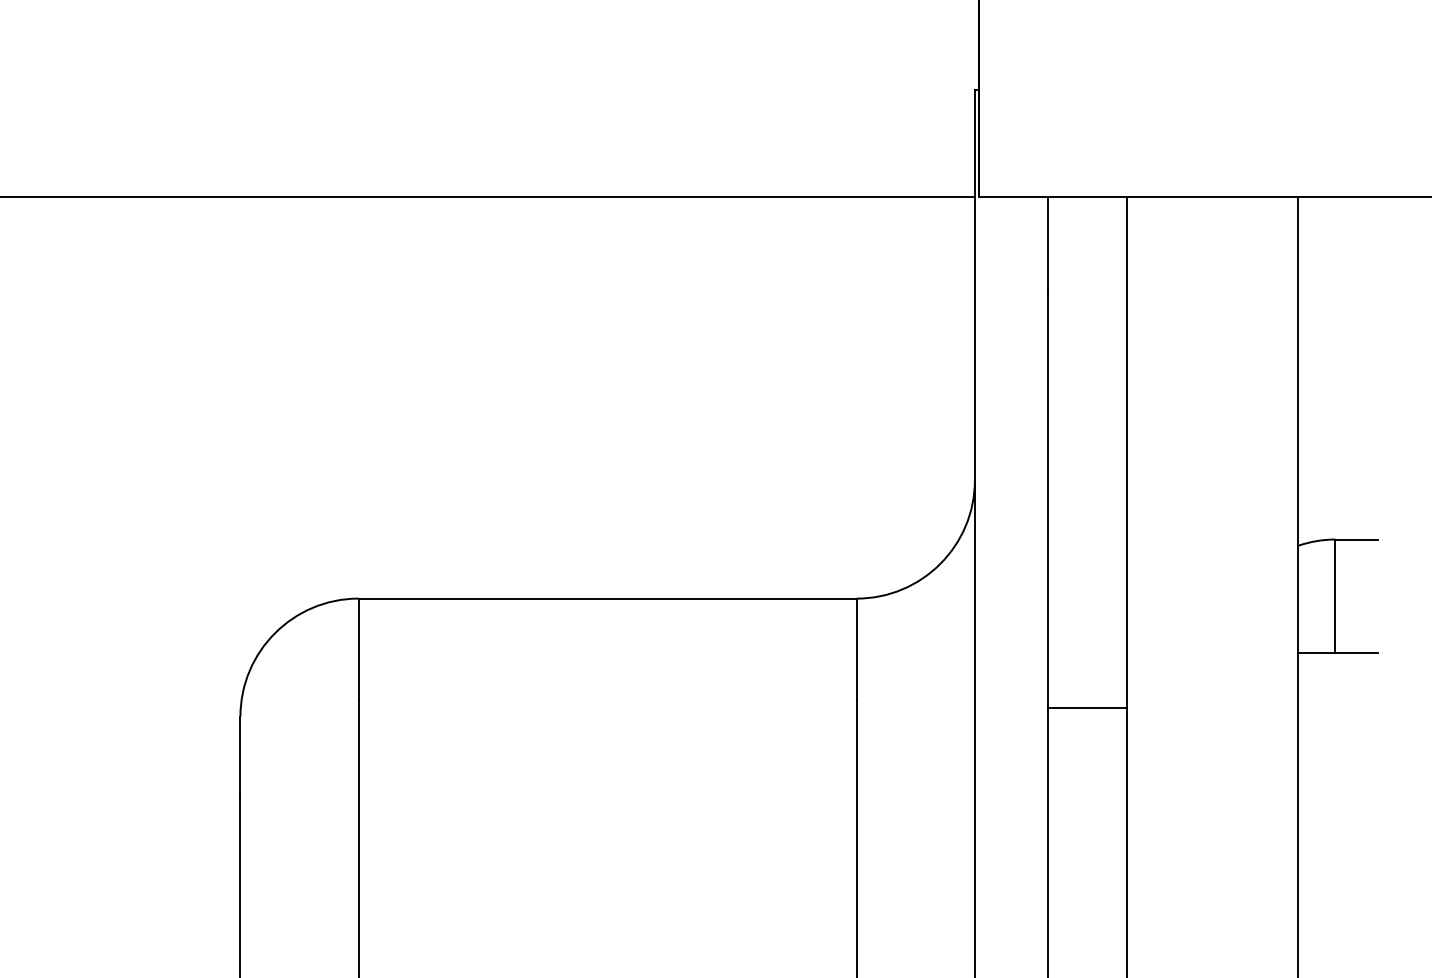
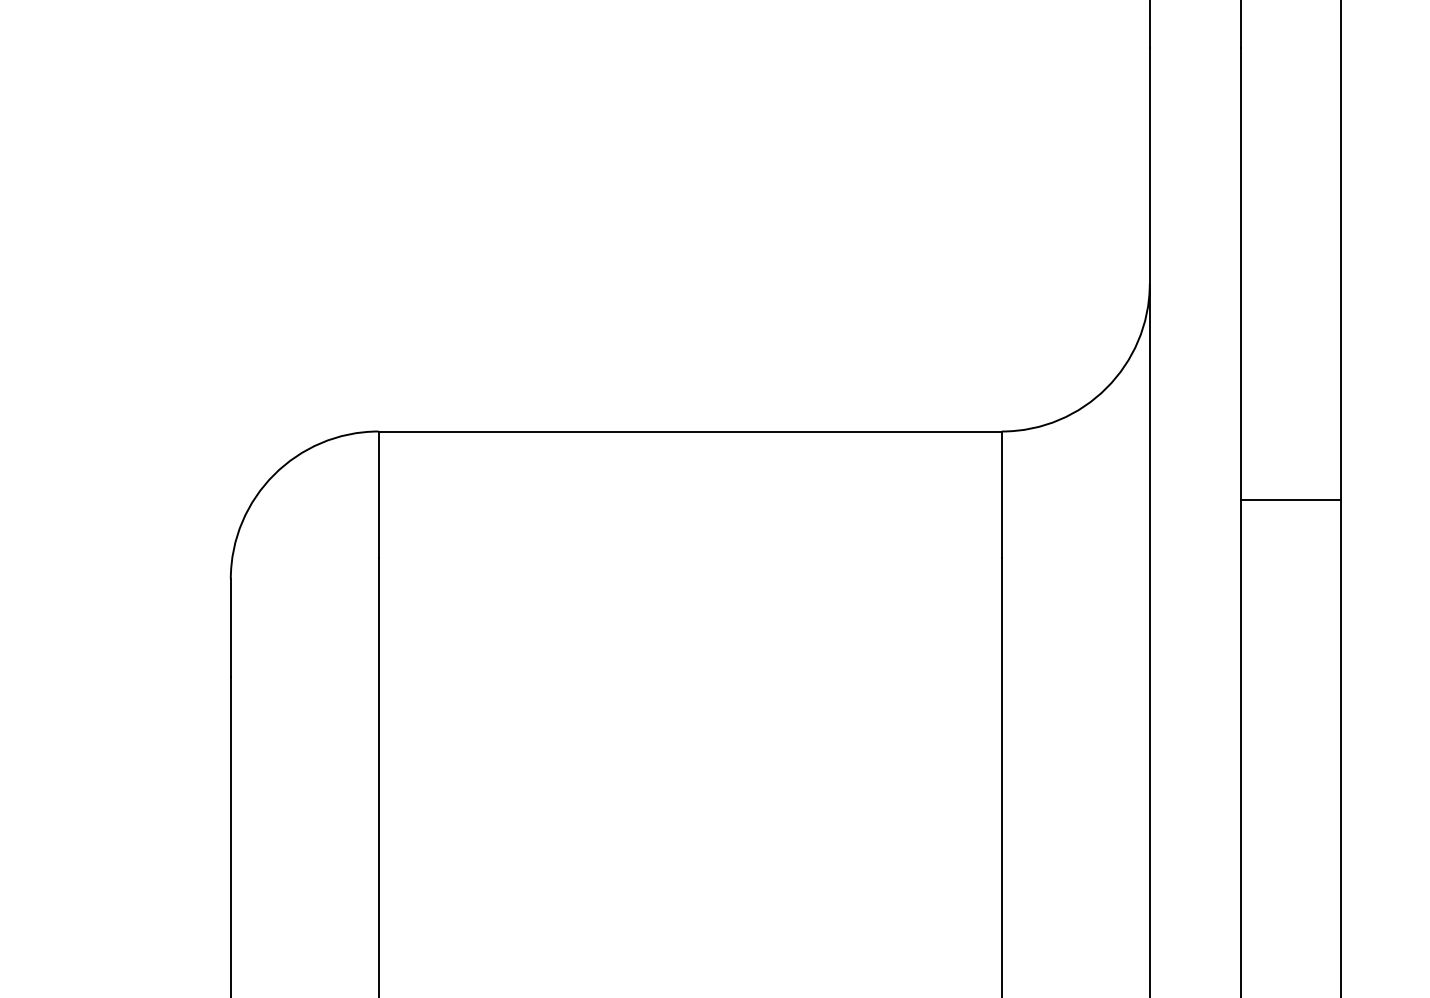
line: (1087, 708) -> (1290, 500), moved

